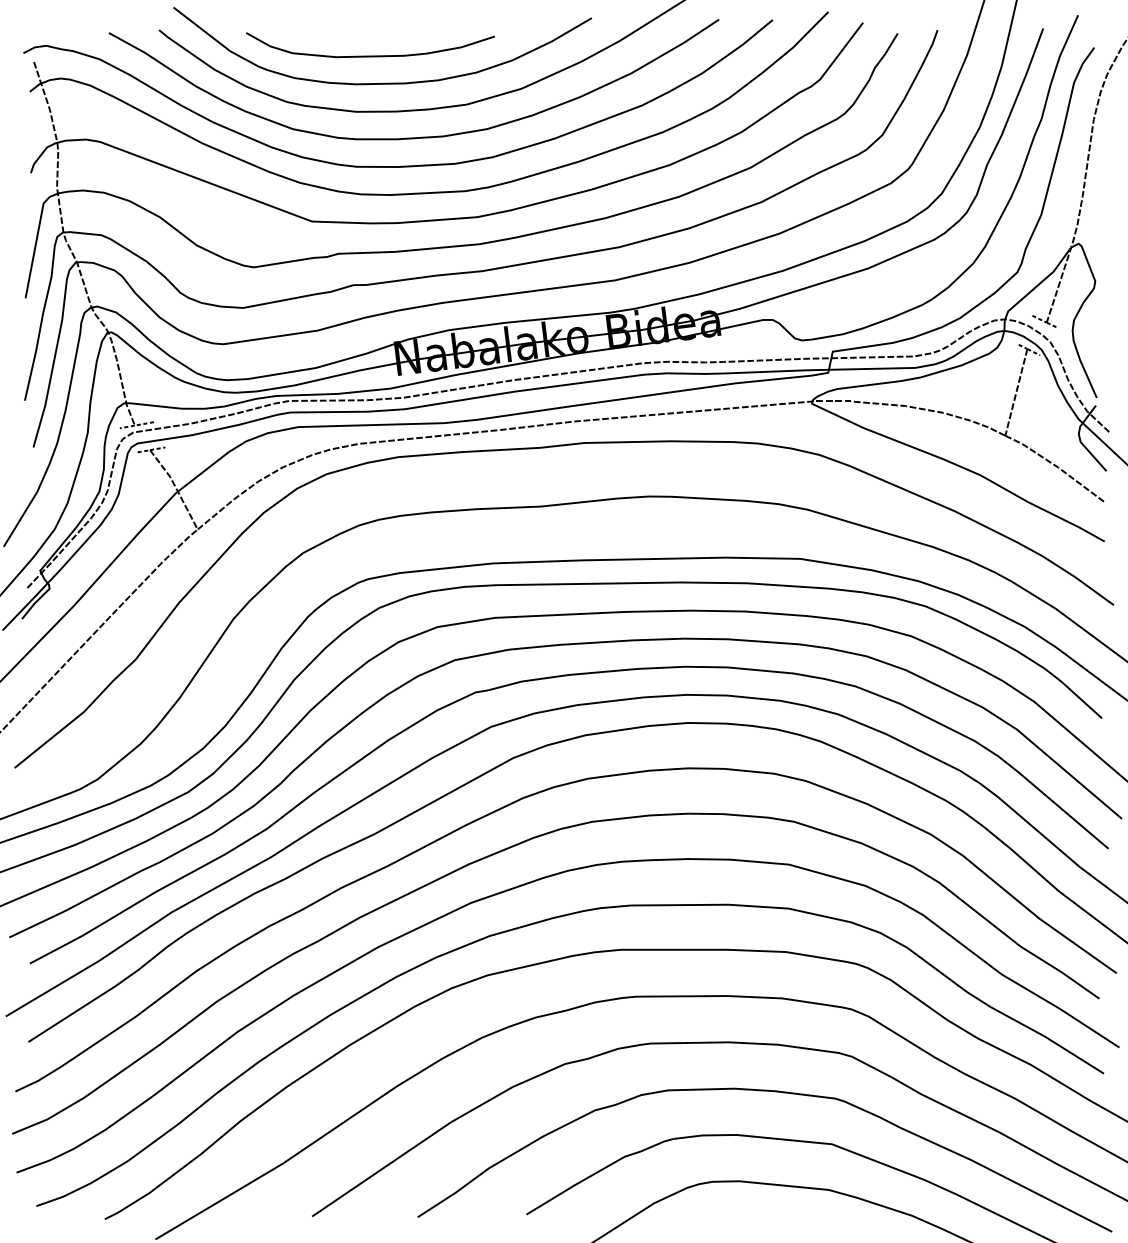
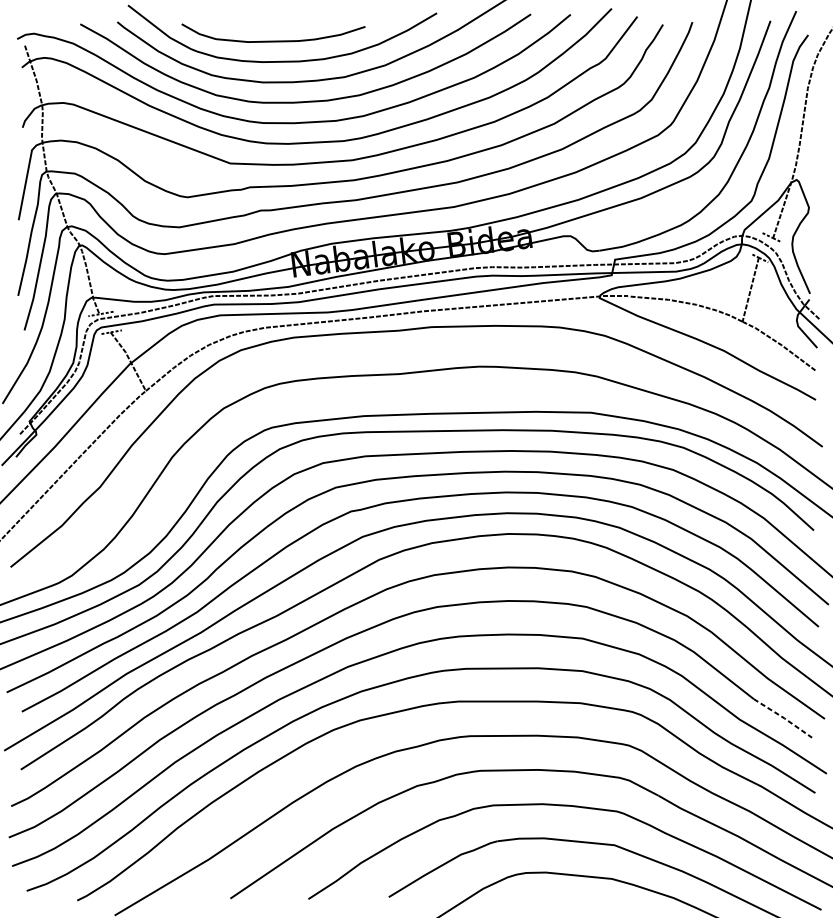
line: (1061, 971) -> (784, 717), solid -> dashed

